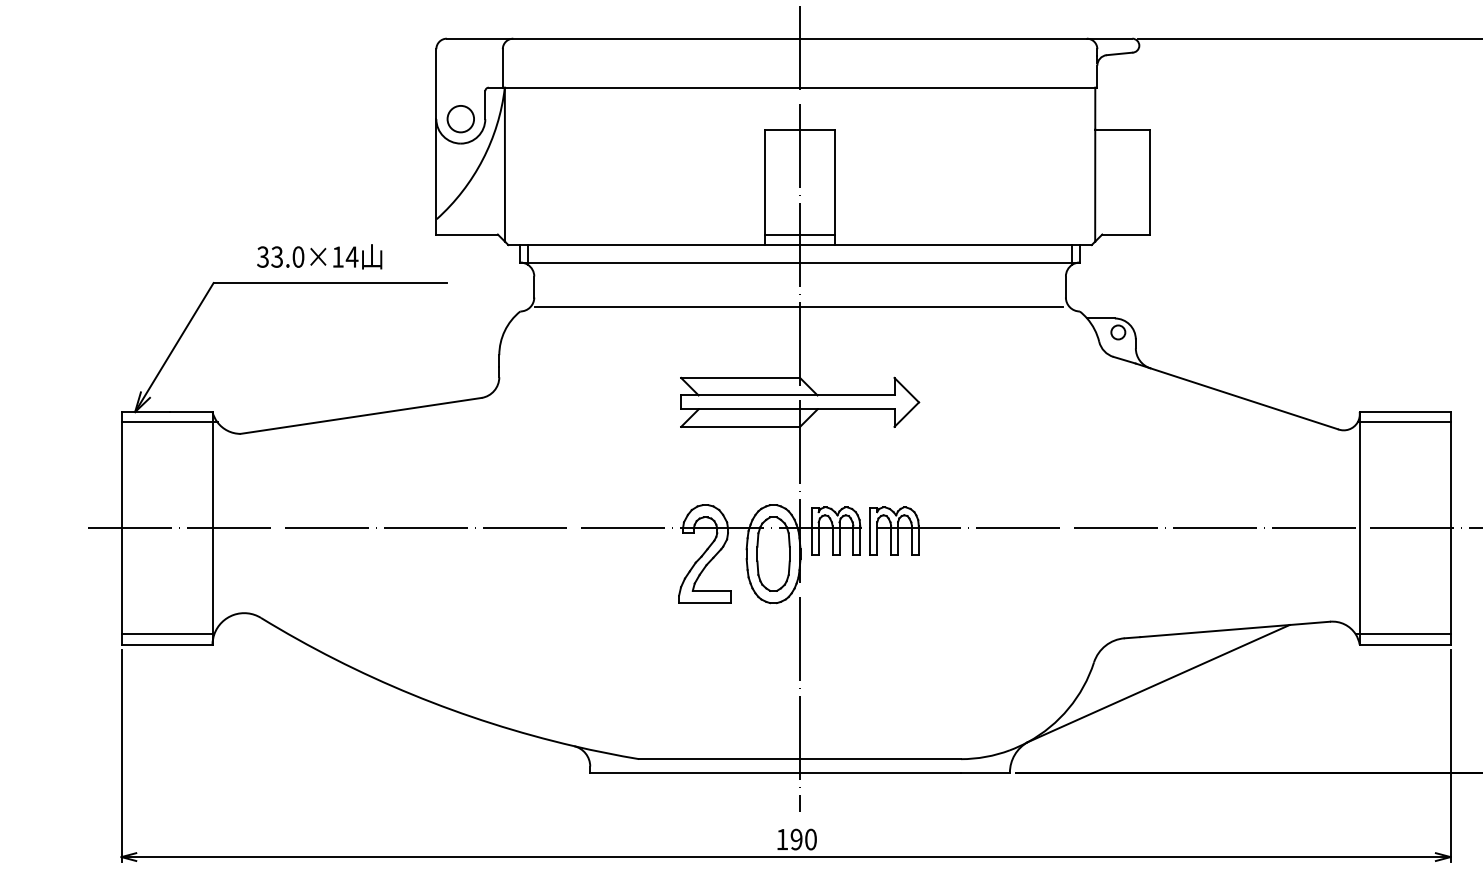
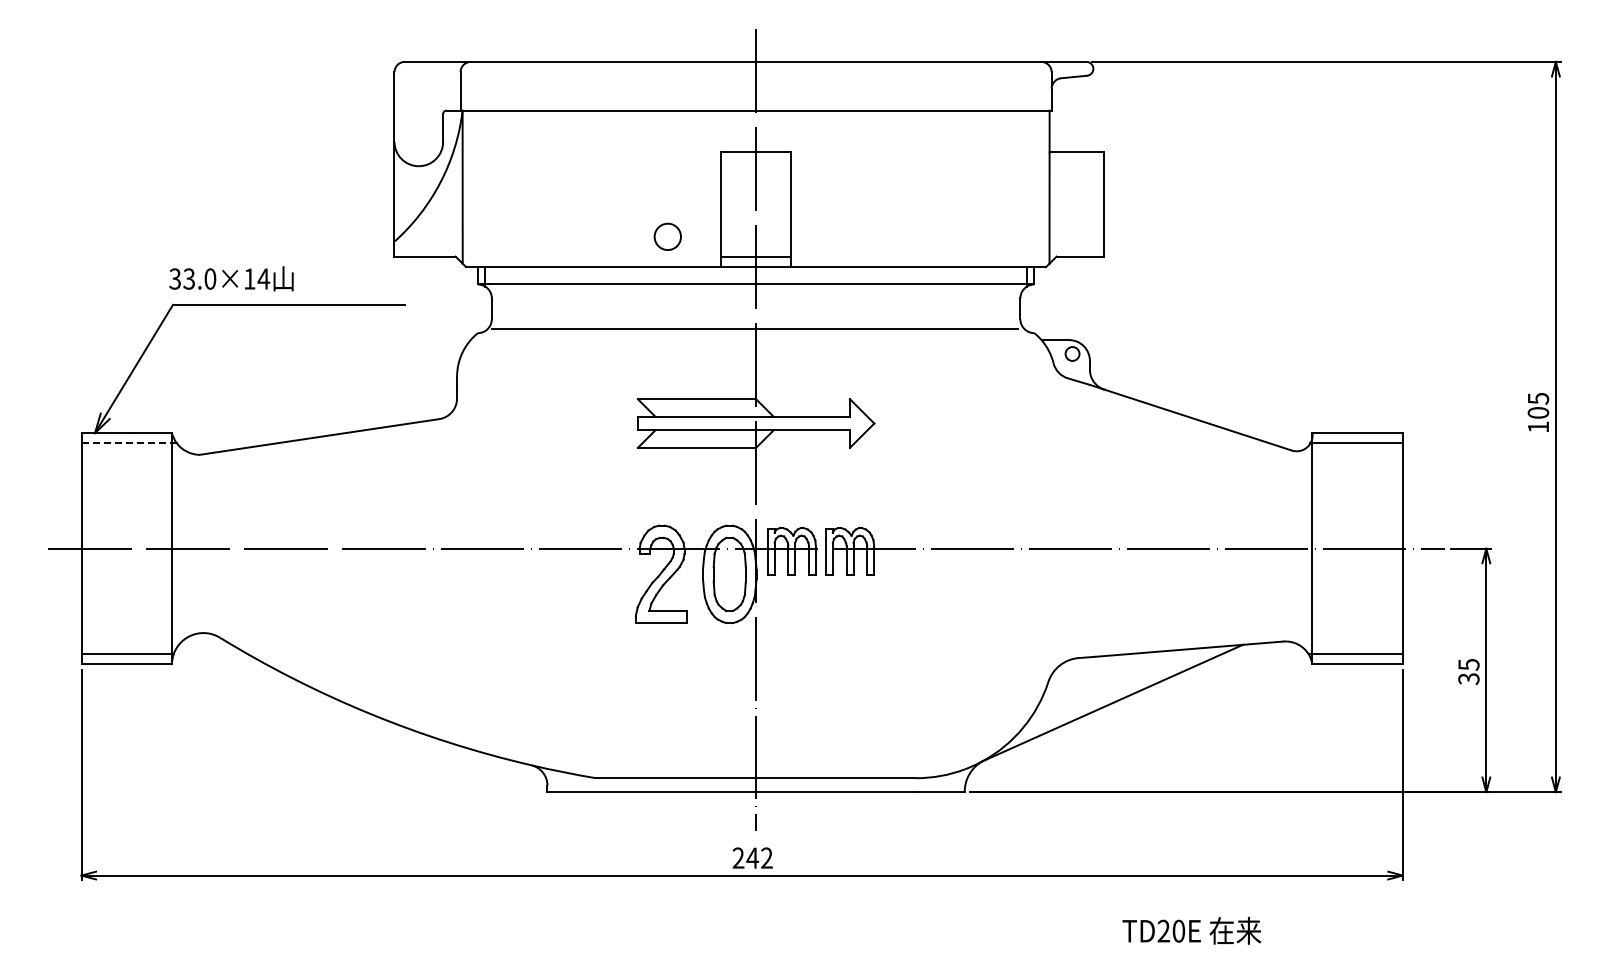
circle: (460, 118) -> (667, 236), moved
text: (319, 256) -> (231, 278), moved
line: (167, 422) -> (127, 443), solid -> dashed
text: (796, 838) -> (752, 857), 190 -> 242

